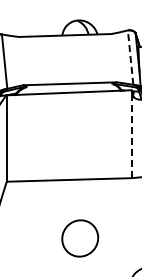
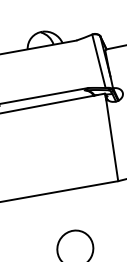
line: (130, 57) -> (98, 61), dashed -> solid
line: (132, 136) -> (112, 139), dashed -> solid

